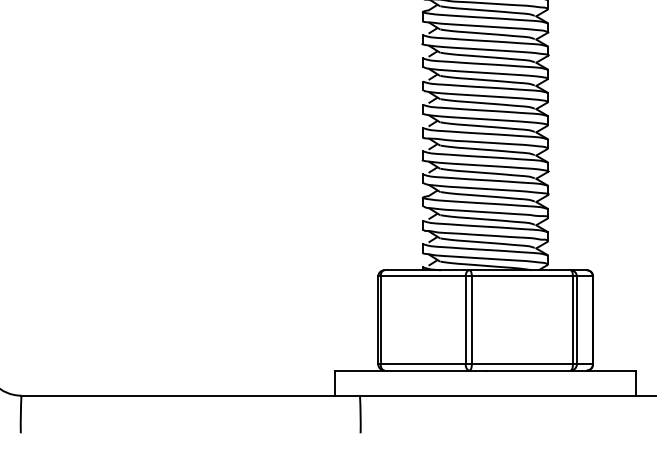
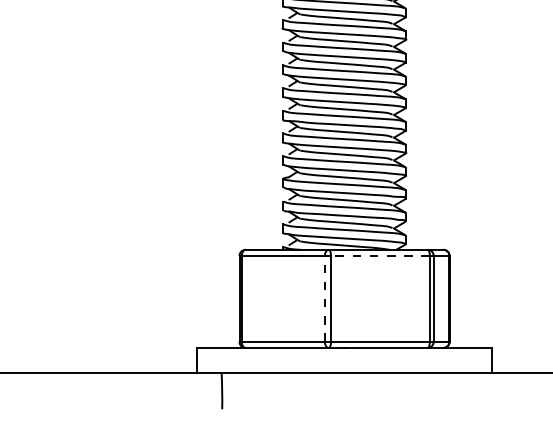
line: (522, 276) -> (380, 255), solid -> dashed
line: (465, 320) -> (324, 298), solid -> dashed

